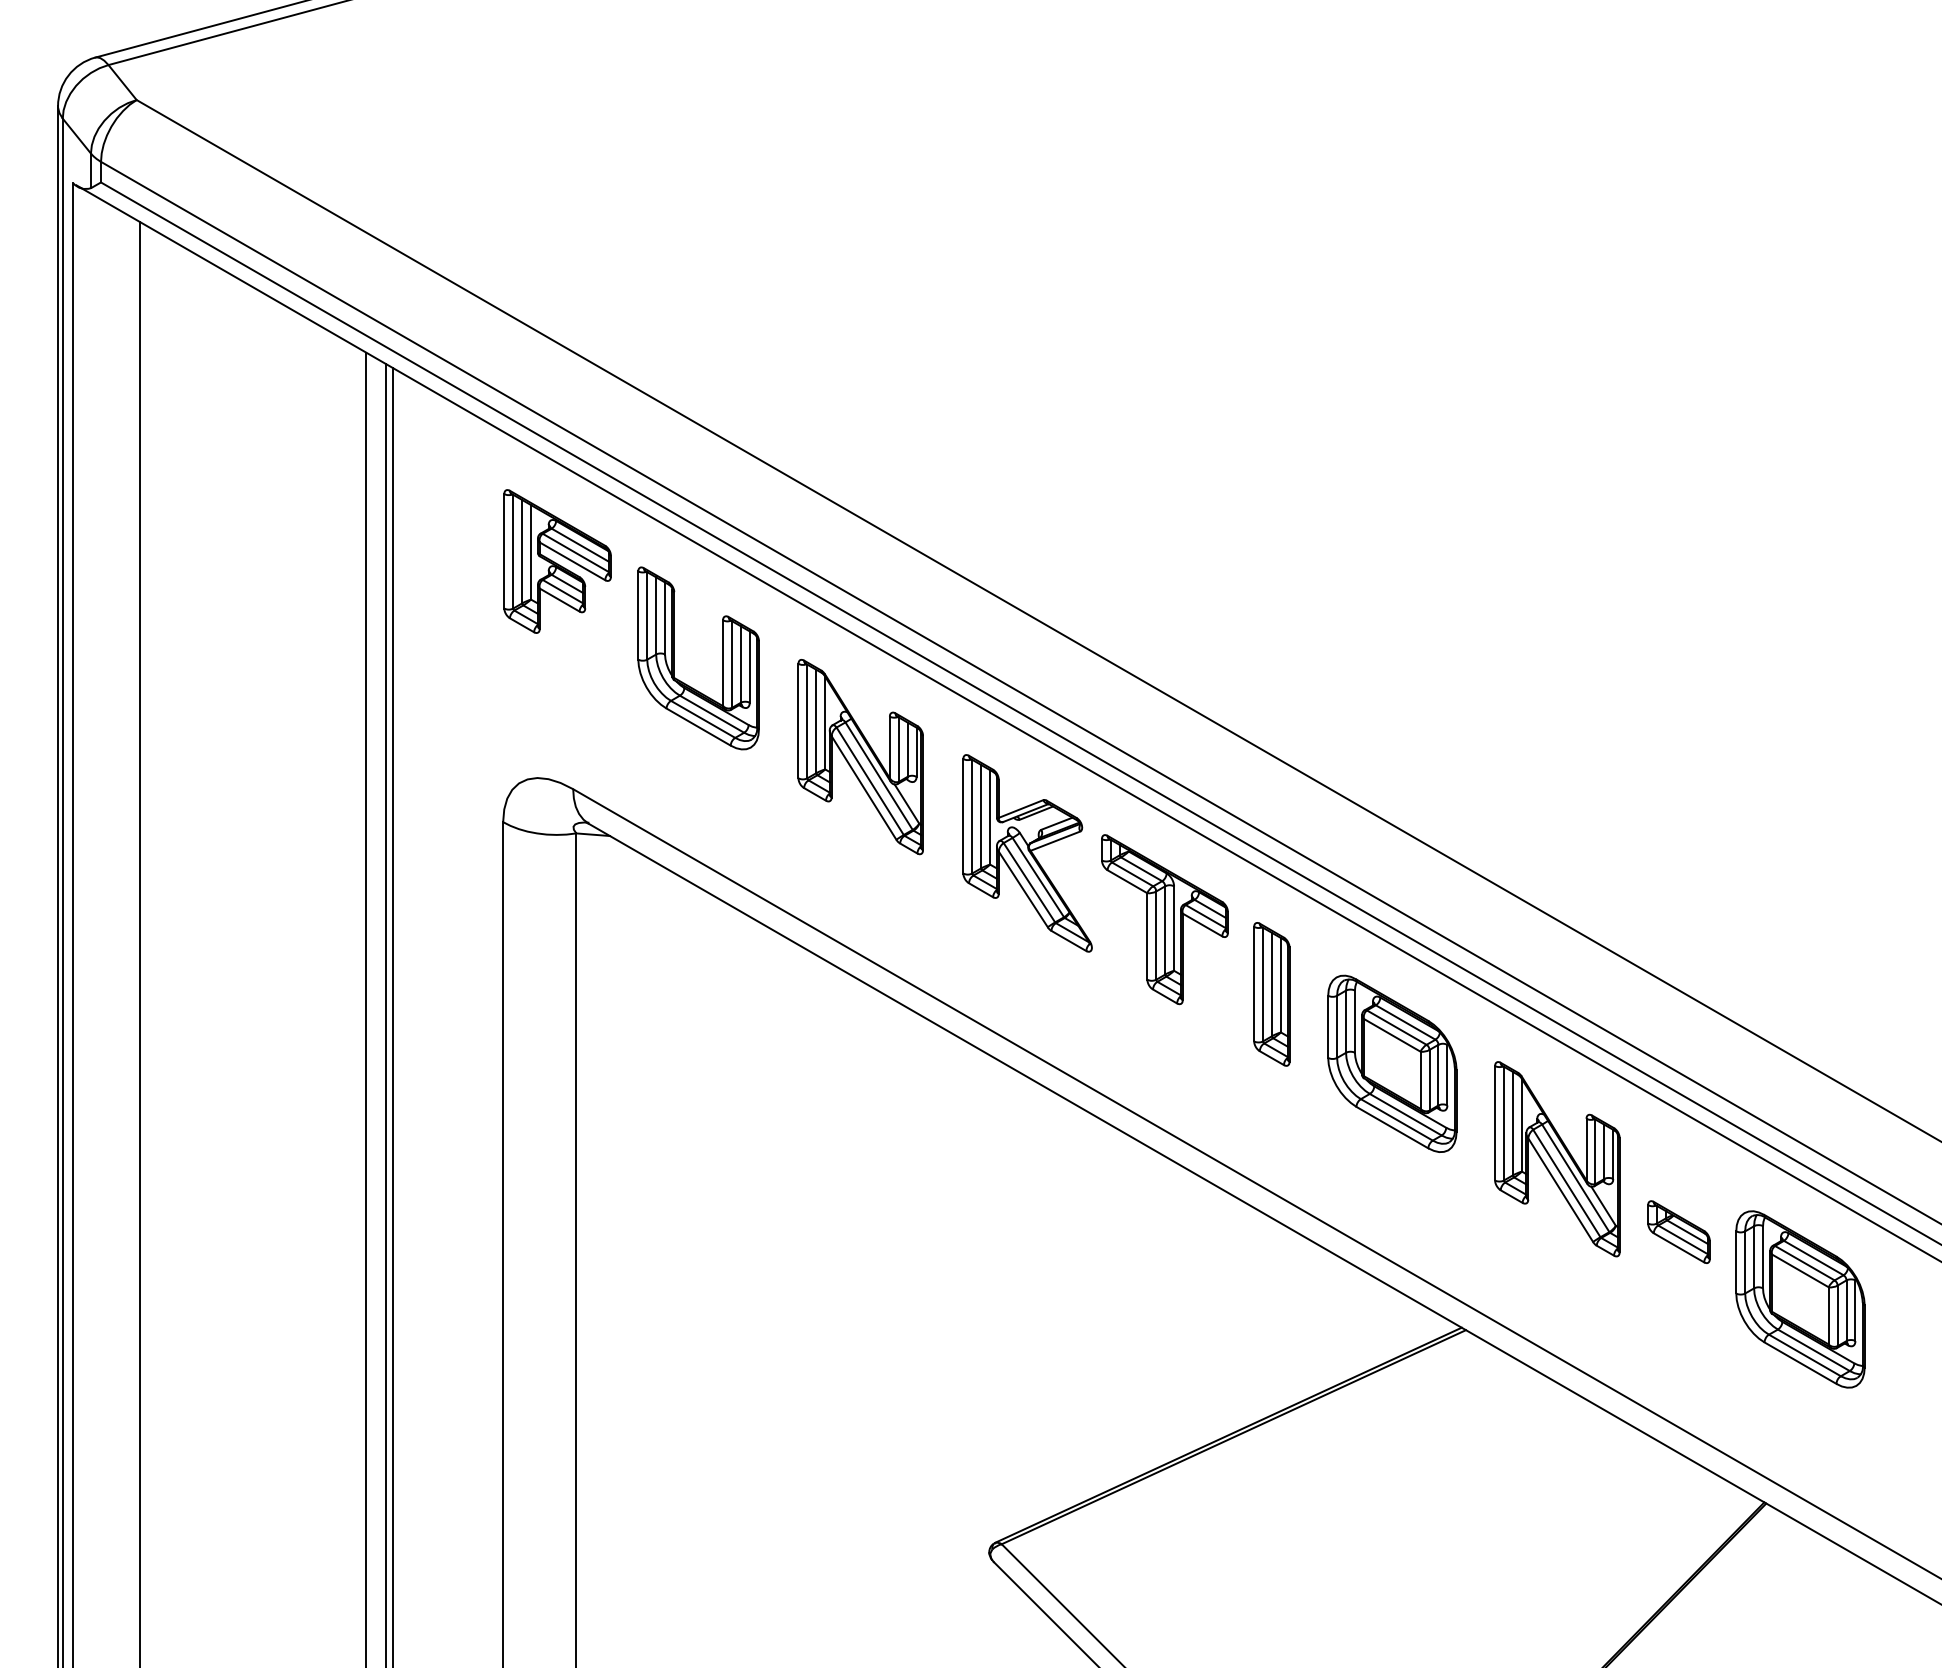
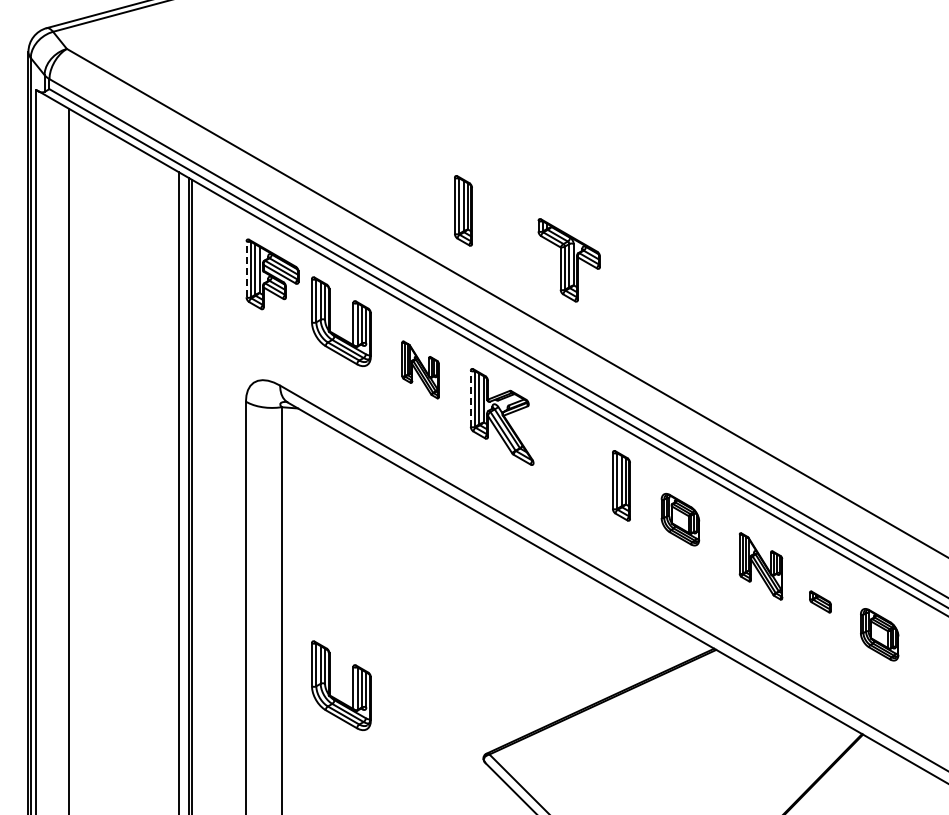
part: (948, 430) -> (463, 210), added
line: (504, 551) -> (246, 269), solid -> dashed
part: (860, 756) -> (420, 369), size x0.6
line: (962, 815) -> (470, 398), solid -> dashed
part: (1163, 919) -> (568, 260), moved
part: (1392, 1063) -> (680, 519), size x0.6
part: (1556, 1159) -> (760, 566), size x0.7
part: (1679, 1231) -> (820, 601), size x0.7
part: (1799, 1298) -> (879, 634), size x0.6
part: (676, 1403) -> (330, 685), added

